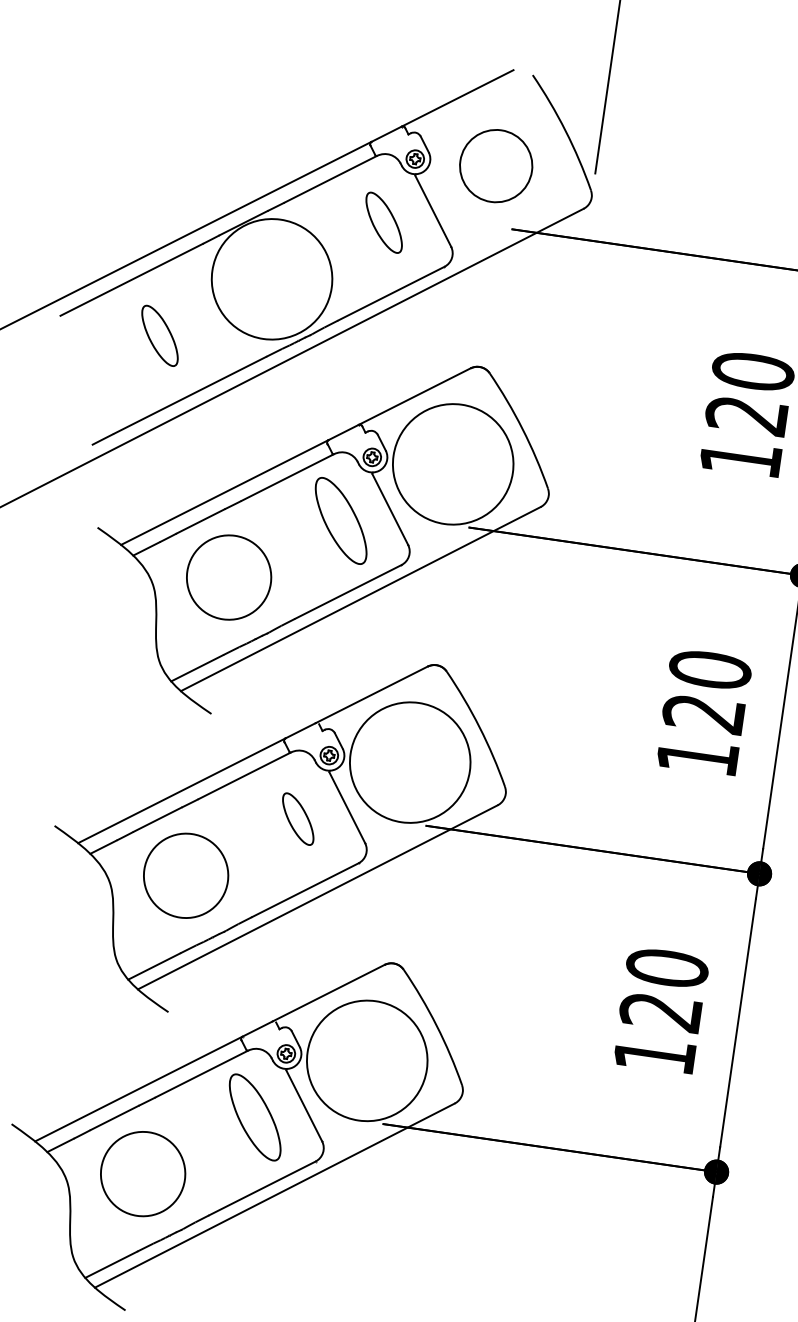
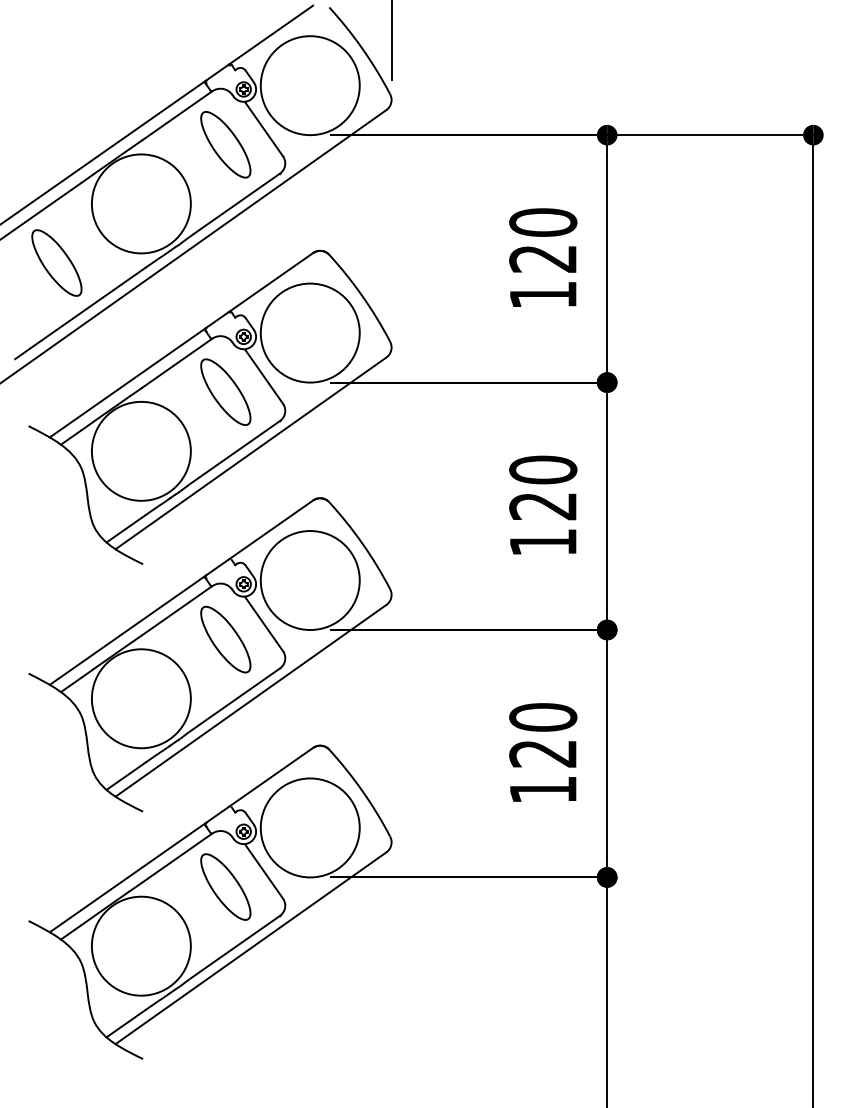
circle: (495, 165) -> (309, 85), size x1.67
part: (383, 222) -> (225, 144), size x1.43
part: (159, 335) -> (56, 262), size x1.43
circle: (228, 576) -> (140, 450), size x1.43
part: (297, 819) -> (225, 639), size x1.67
circle: (185, 875) -> (140, 698), size x1.43
circle: (142, 1173) -> (140, 945), size x1.43

